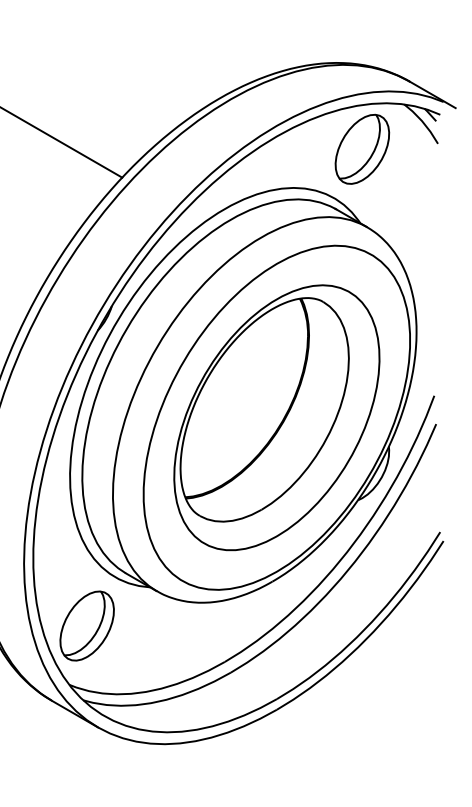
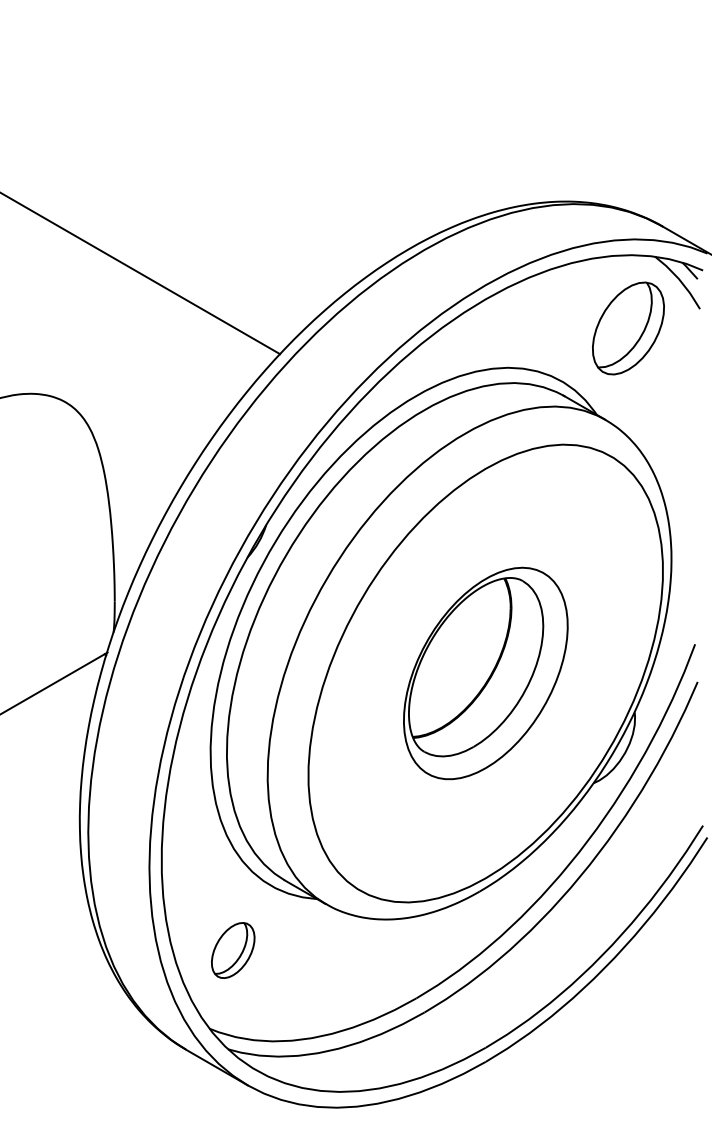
part: (362, 149) -> (628, 328), moved
part: (276, 417) -> (485, 673), size x0.6
part: (86, 626) -> (232, 950), size x0.6

